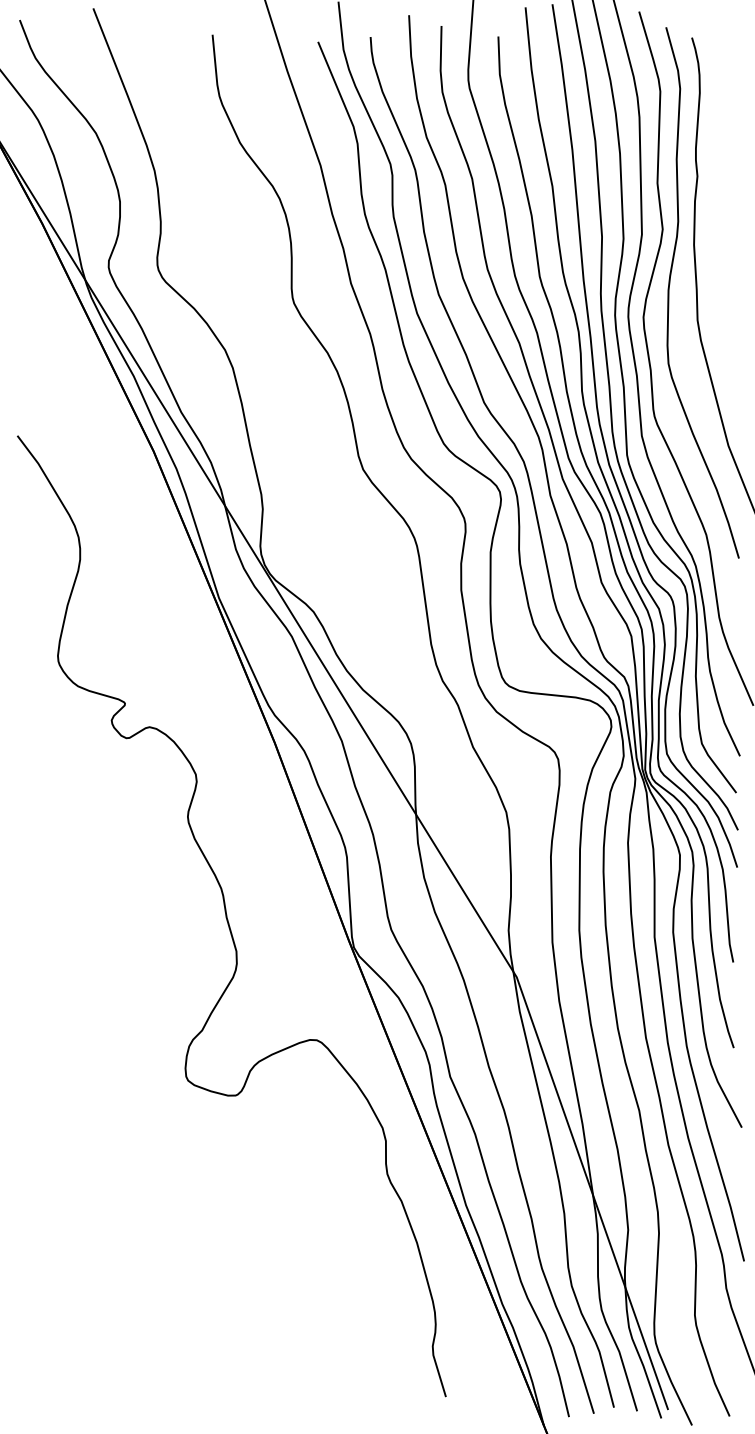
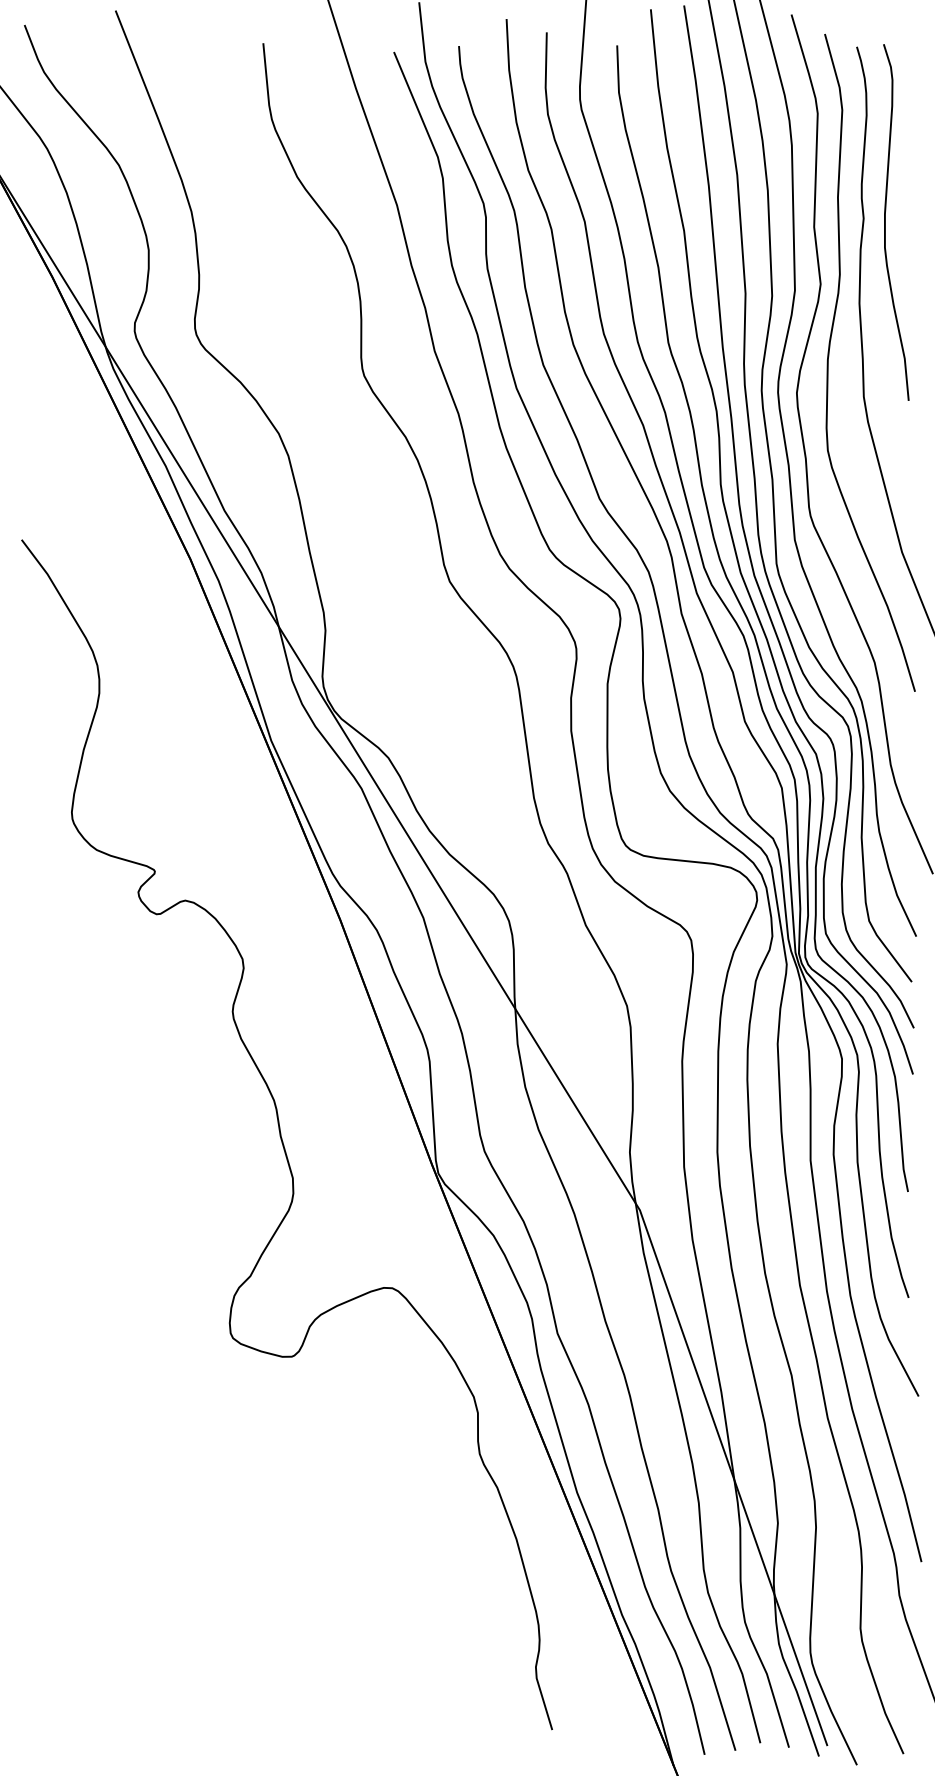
curve: (715, 179) -> (886, 222), added

